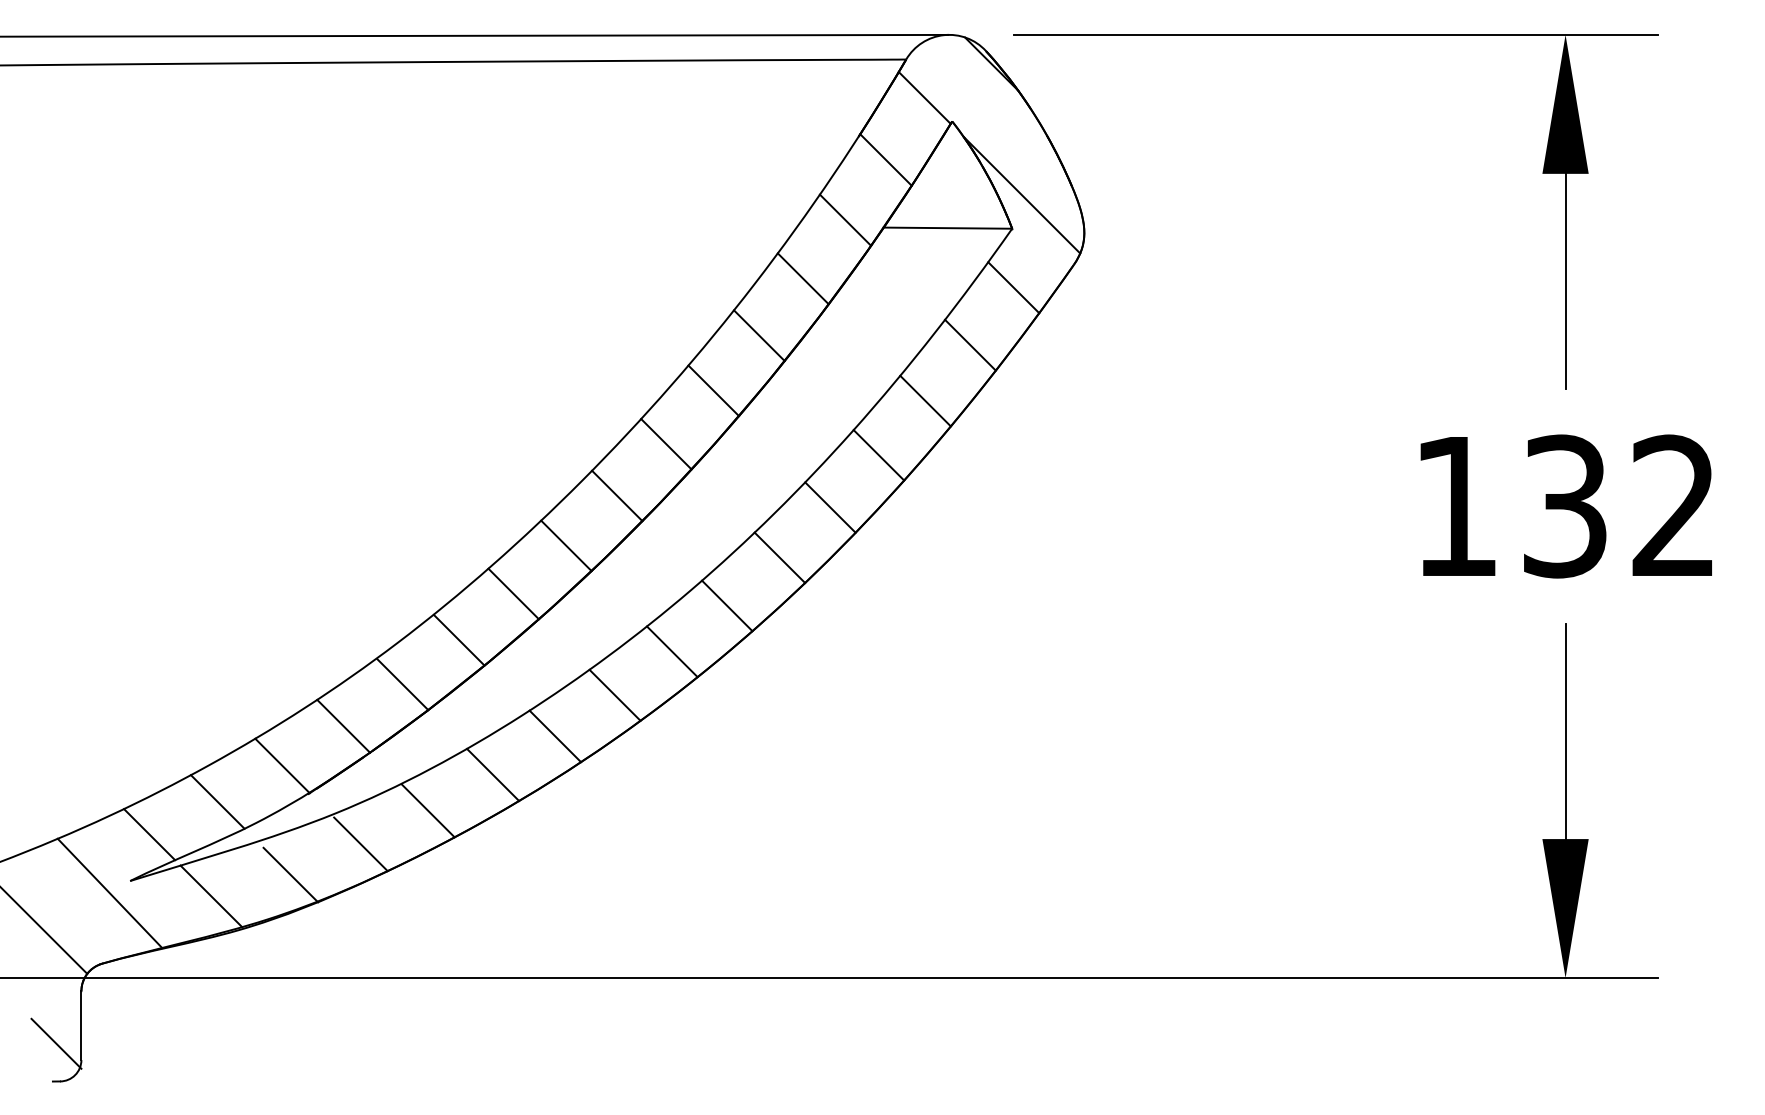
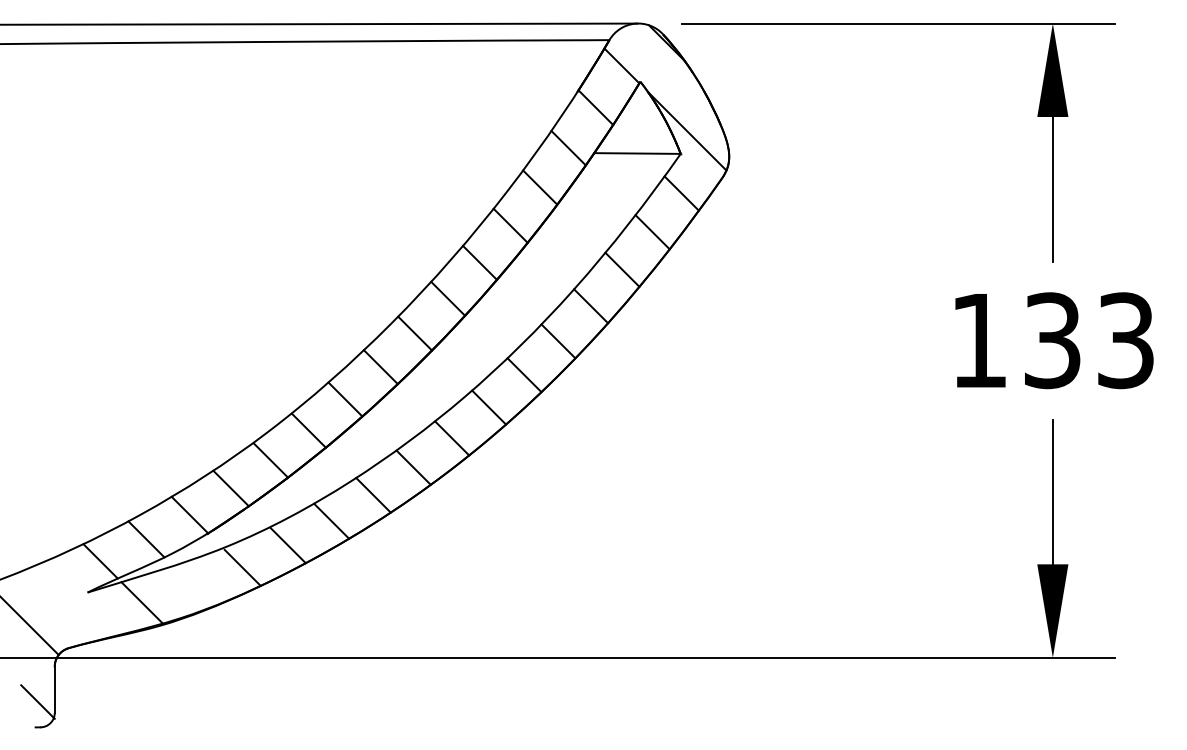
text: (1673, 506) -> (1125, 340), 132 -> 133
line: (290, 874) -> (195, 588), removed
line: (109, 892) -> (73, 600), removed

